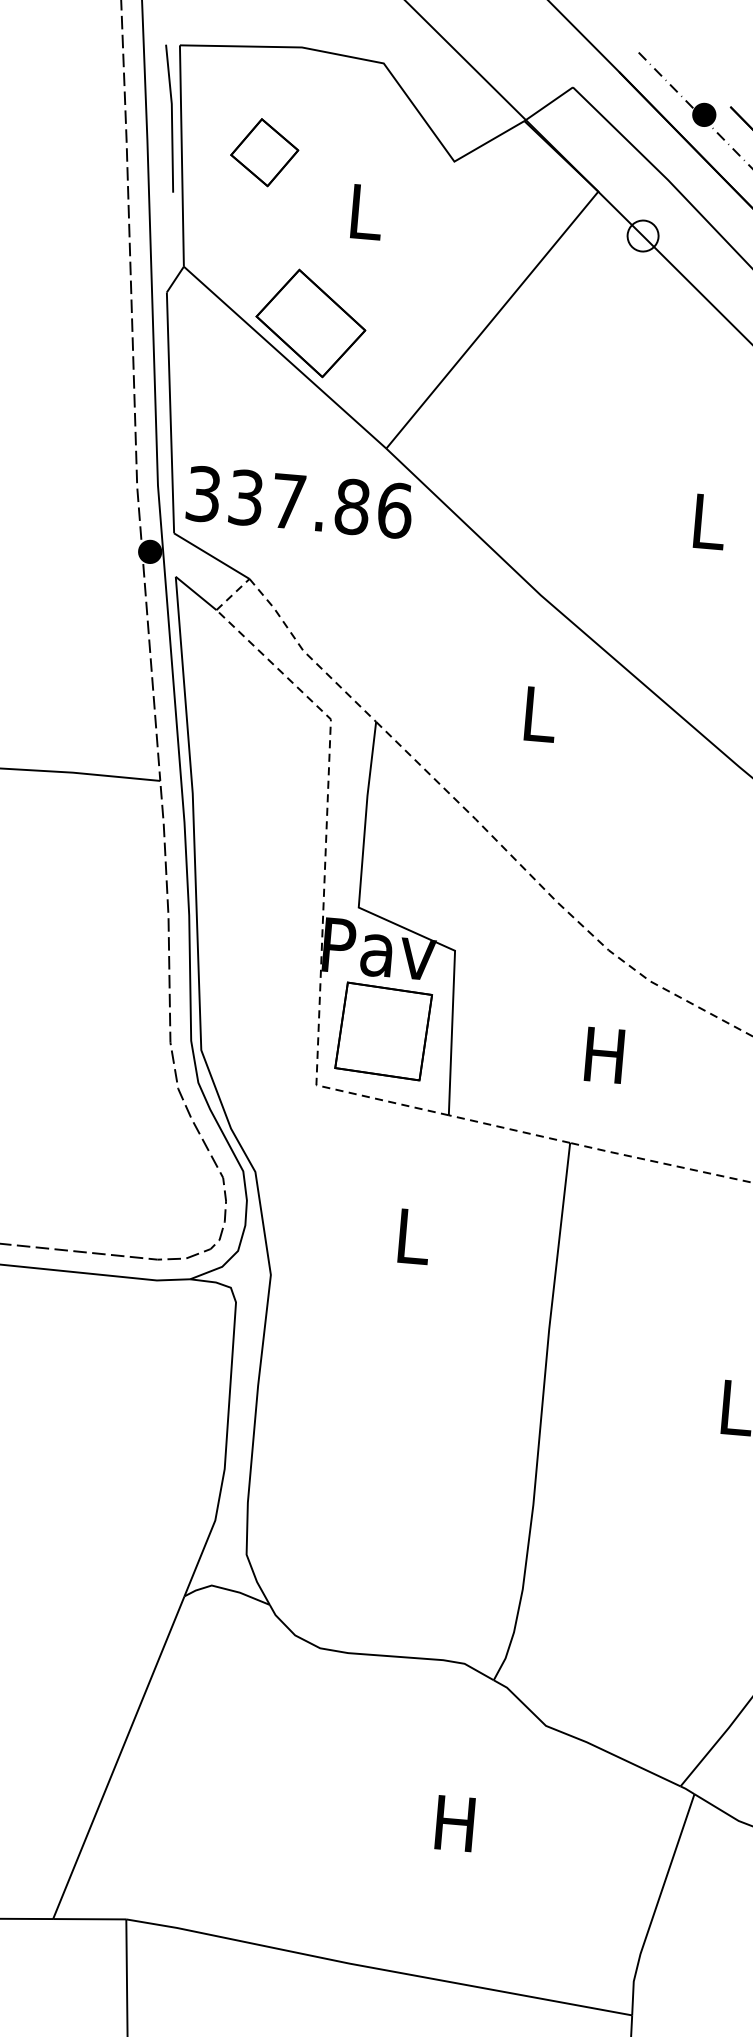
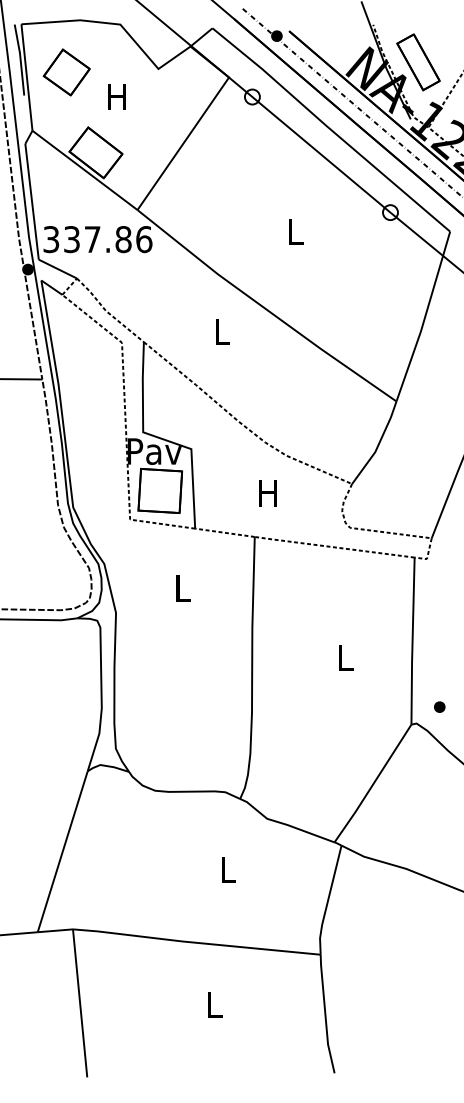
part: (264, 152) -> (66, 72), size x1.43
text: (363, 210) -> (116, 96), L -> H
text: (453, 1823) -> (226, 869), H -> L

